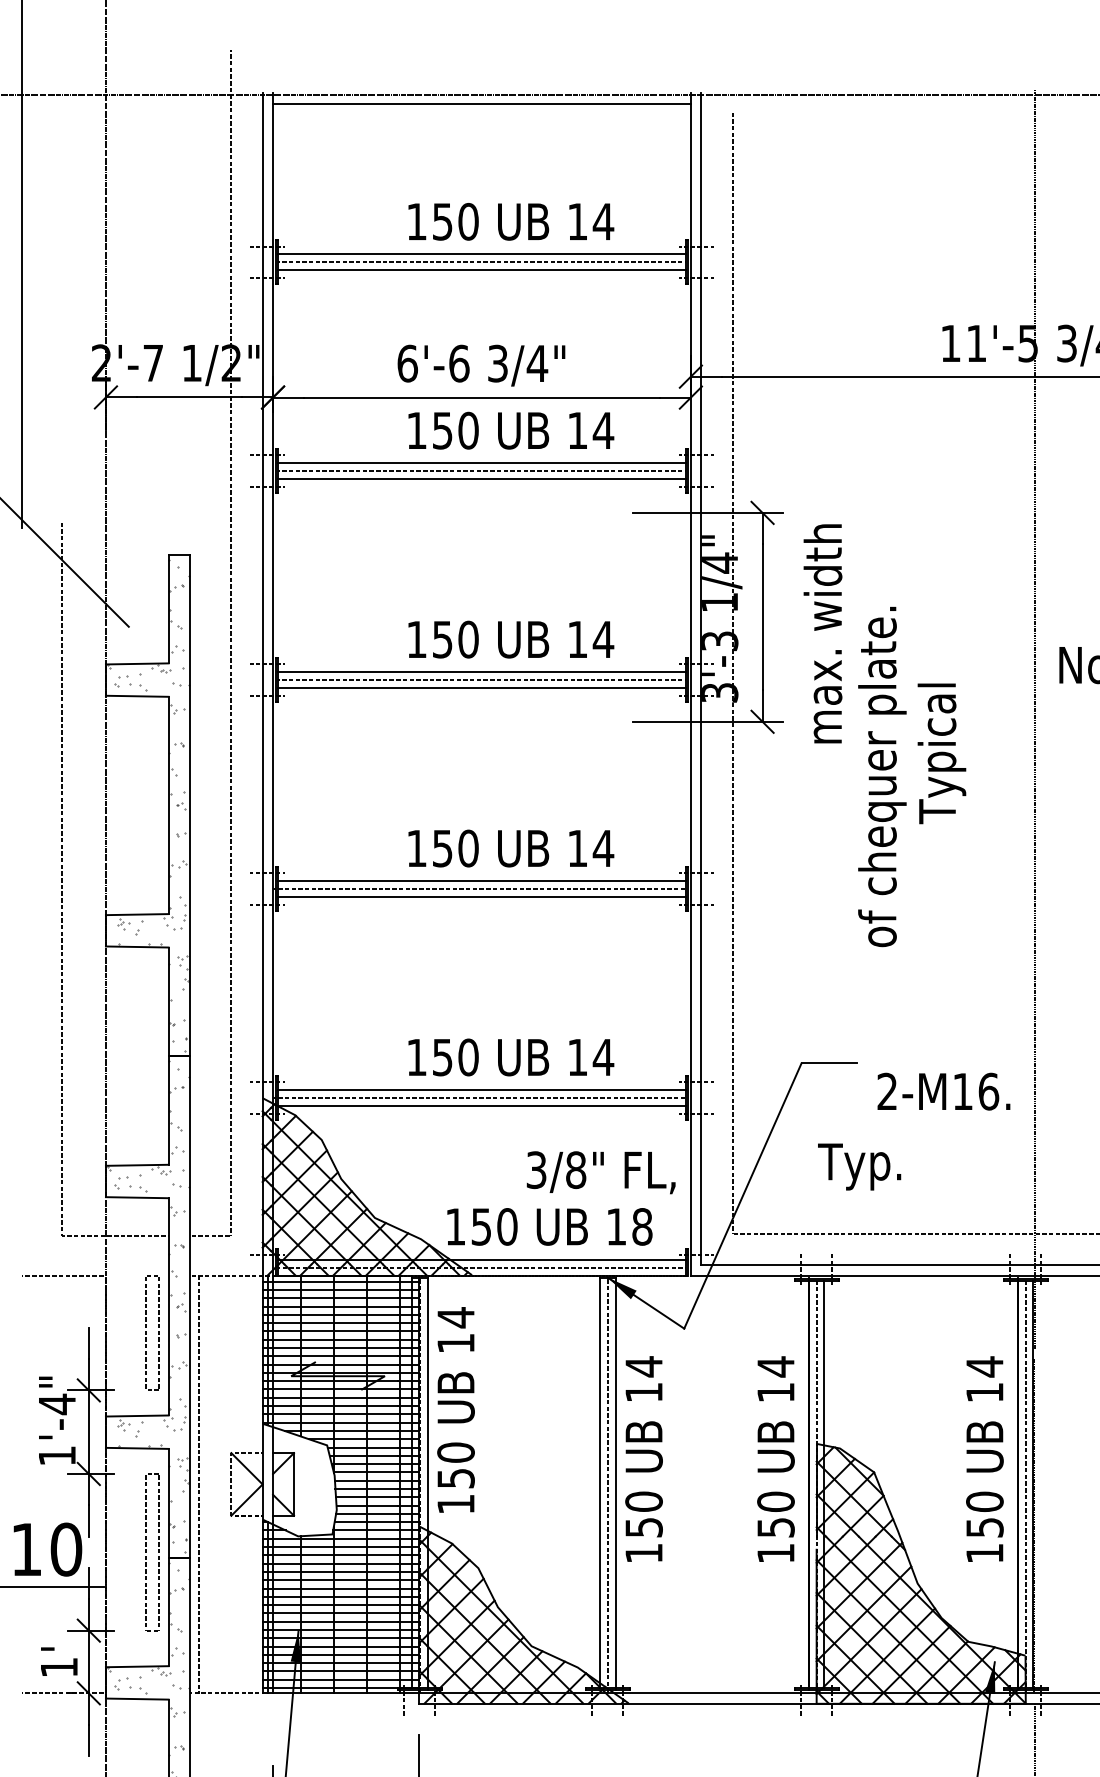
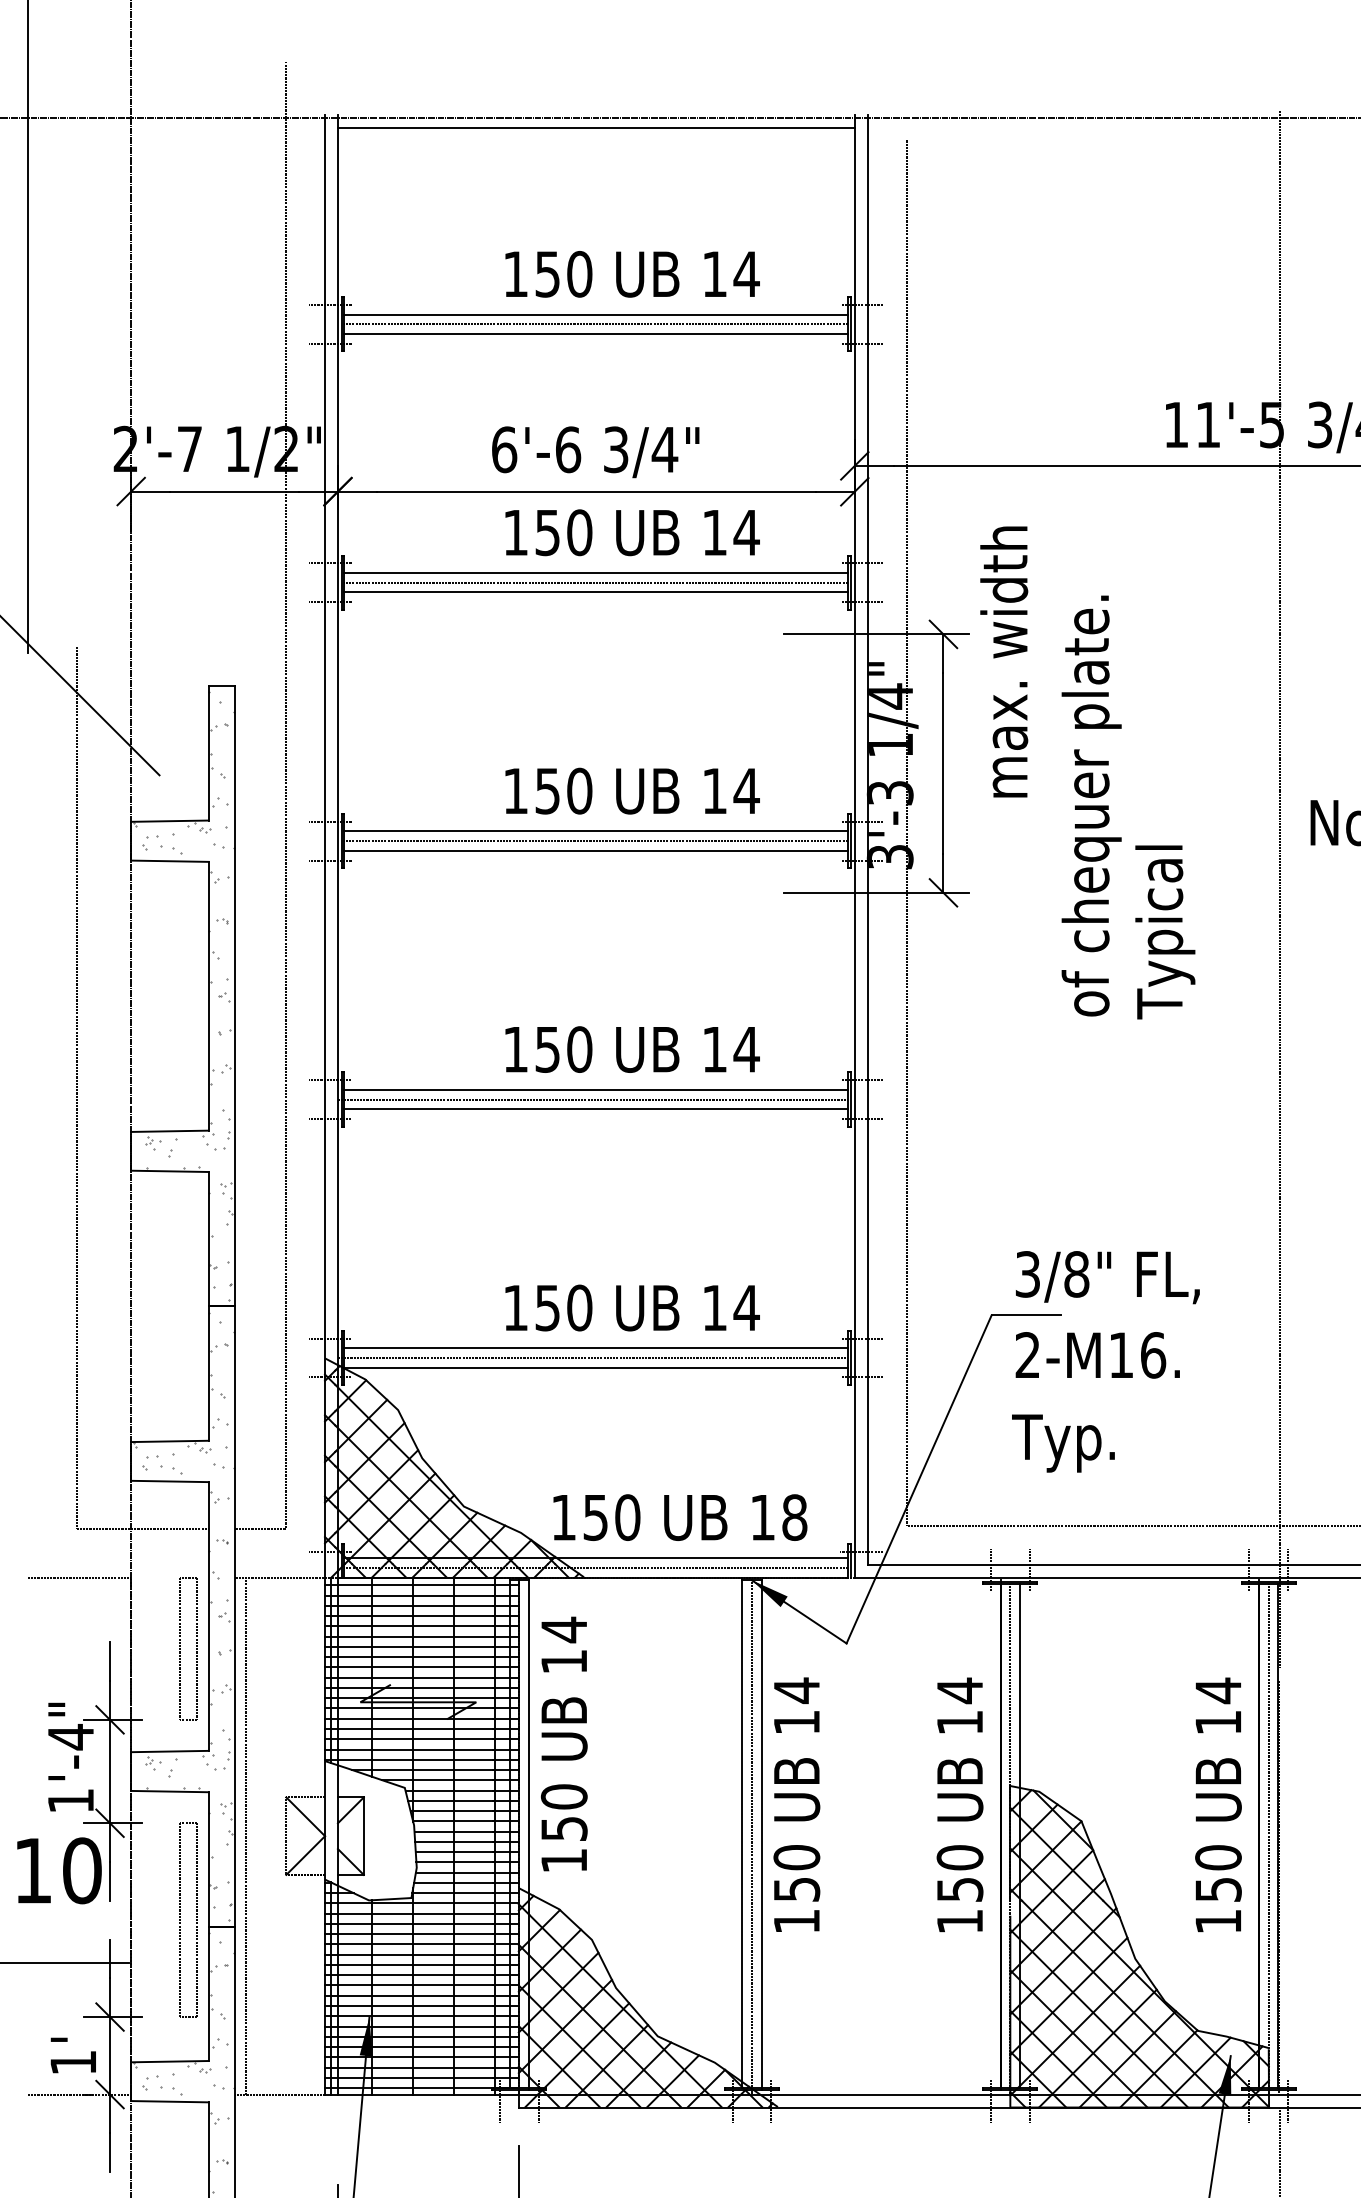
text: (823, 633) -> (1004, 661), moved
text: (882, 776) -> (1091, 805), moved
text: (943, 1091) -> (1097, 1355), moved
text: (600, 1172) -> (1107, 1277), moved
text: (47, 1549) -> (59, 1870), moved

